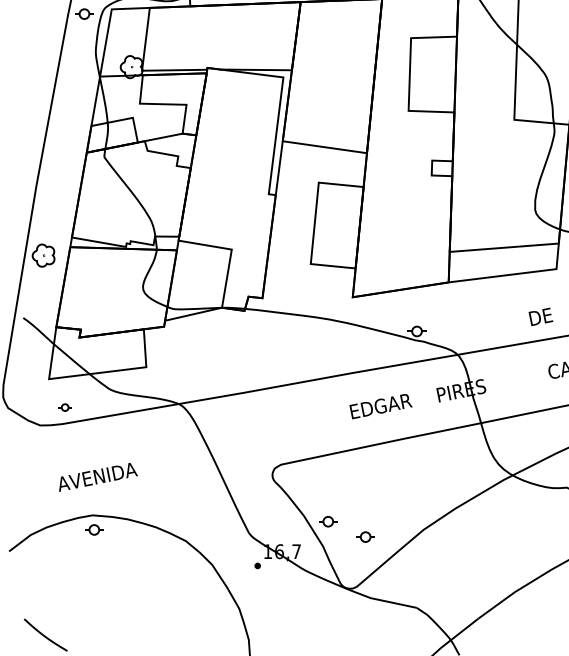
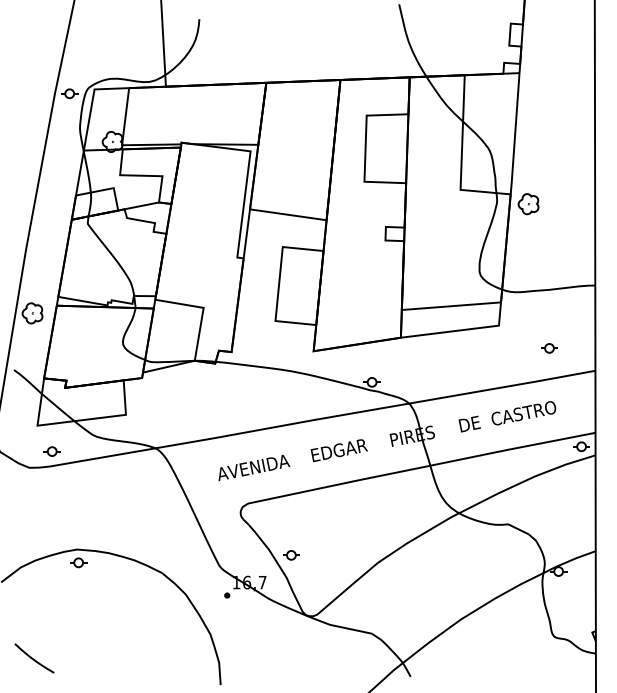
text: (540, 316) -> (469, 423), moved
part: (64, 407) -> (51, 451), size x1.43
text: (98, 476) -> (254, 467), moved
part: (365, 537) -> (325, 569), removed

